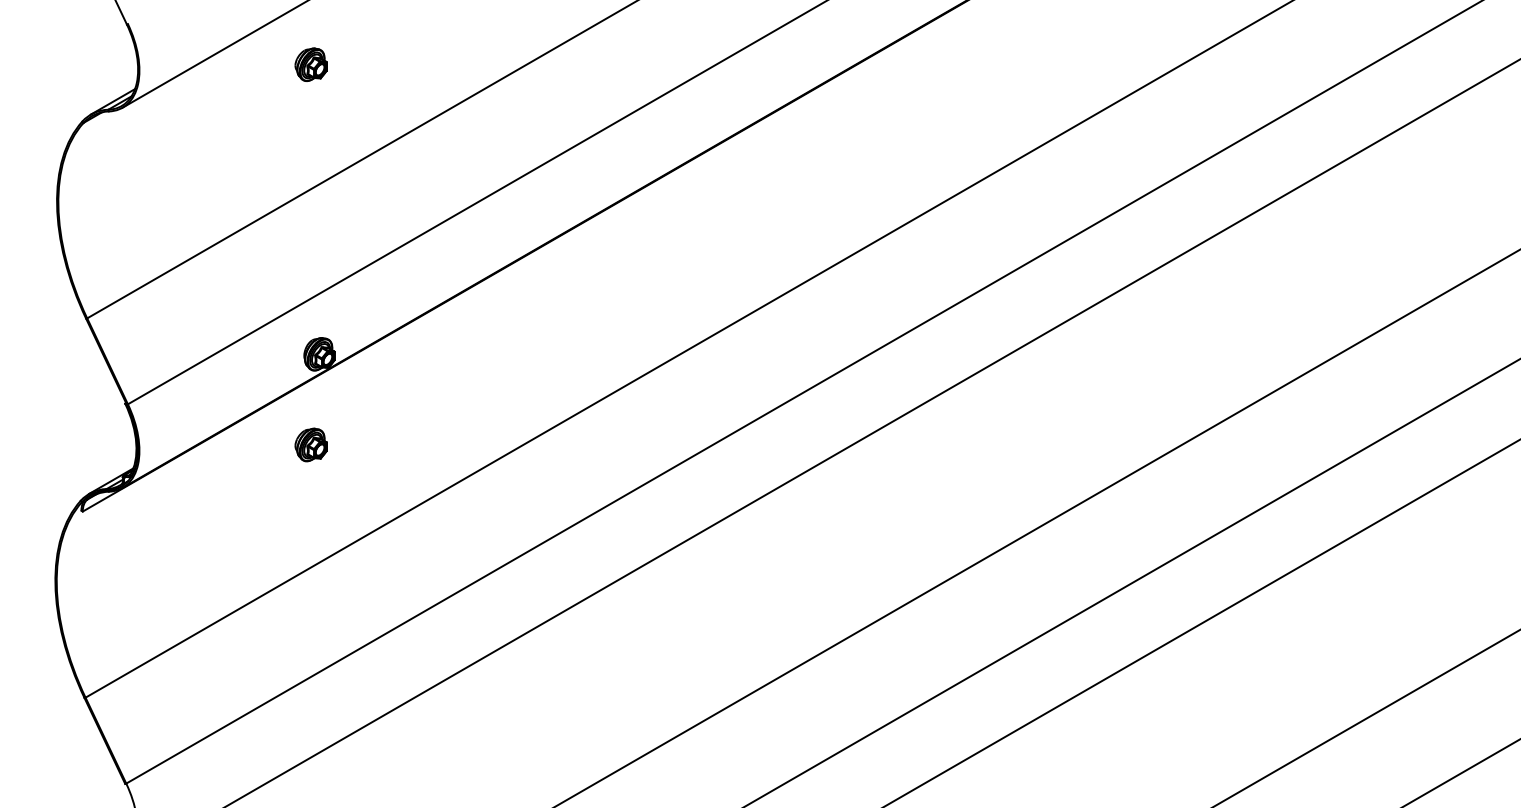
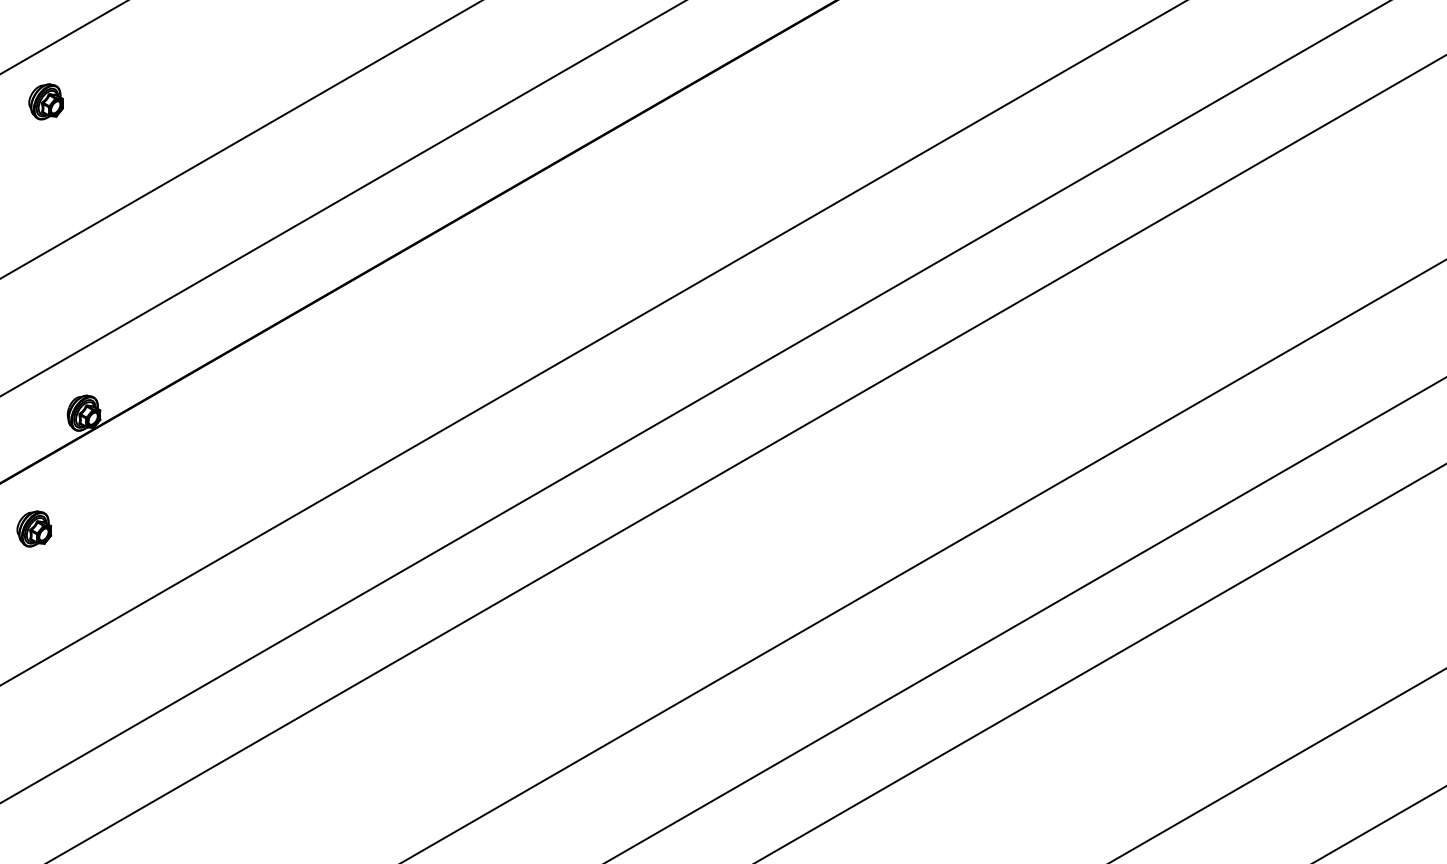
part: (310, 64) -> (45, 101), moved
part: (310, 444) -> (33, 528), moved

